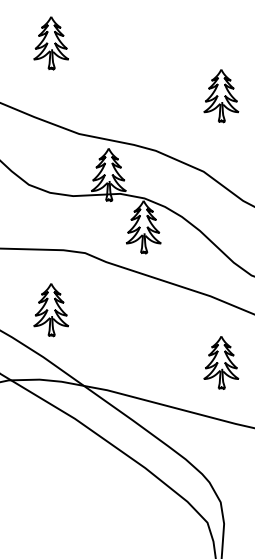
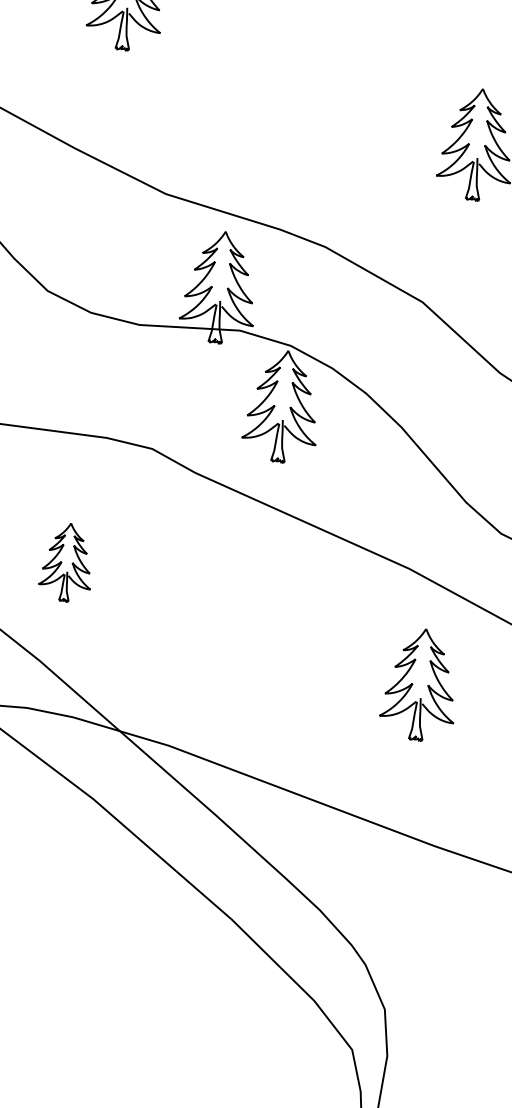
part: (50, 310) -> (65, 563), size x0.7
part: (221, 362) -> (420, 684), moved

